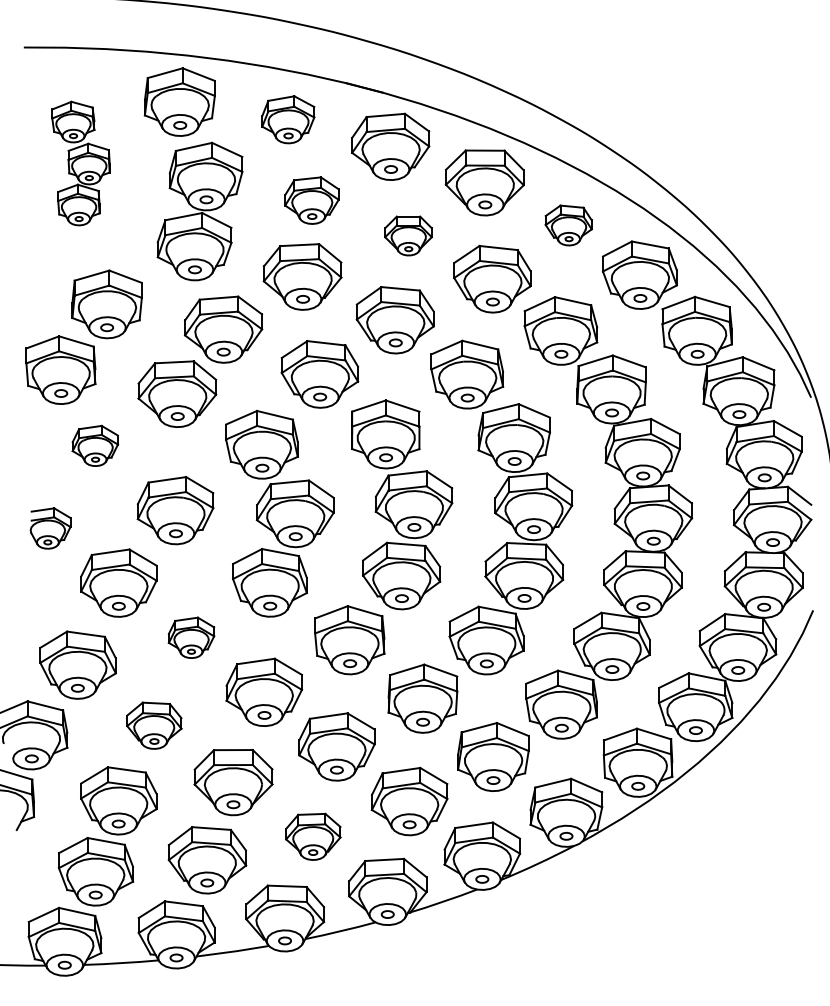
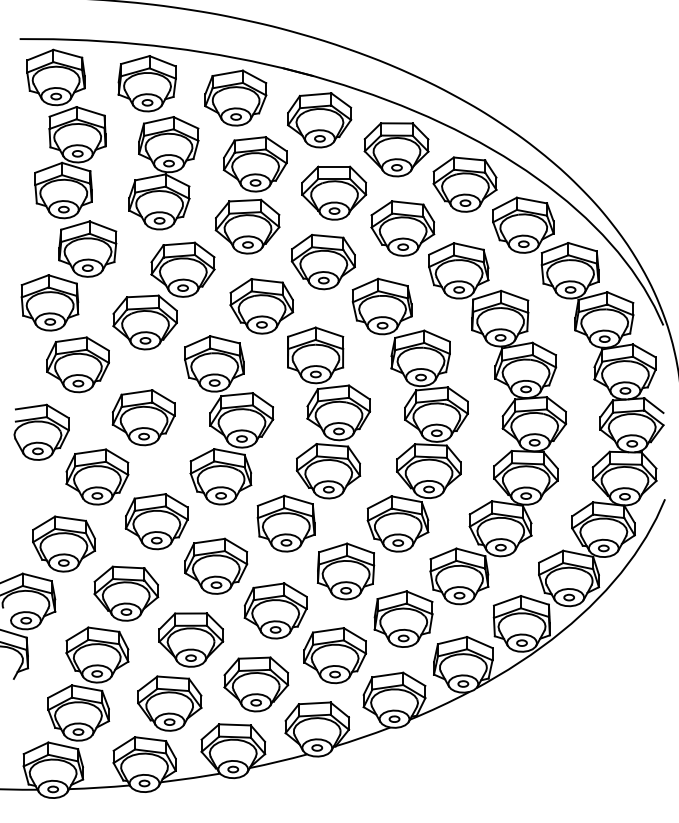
part: (288, 119) -> (236, 97), size x1.43
part: (80, 163) -> (66, 133), size x1.67
part: (311, 200) -> (254, 164), size x1.43
part: (568, 225) -> (465, 184), size x1.67
part: (408, 235) -> (334, 192), size x1.67
part: (95, 445) -> (78, 364), size x1.67
part: (50, 528) -> (41, 432), size x1.67
part: (191, 637) -> (156, 521), size x1.67
part: (154, 725) -> (126, 593), size x1.43
part: (313, 836) -> (256, 684), size x1.43

